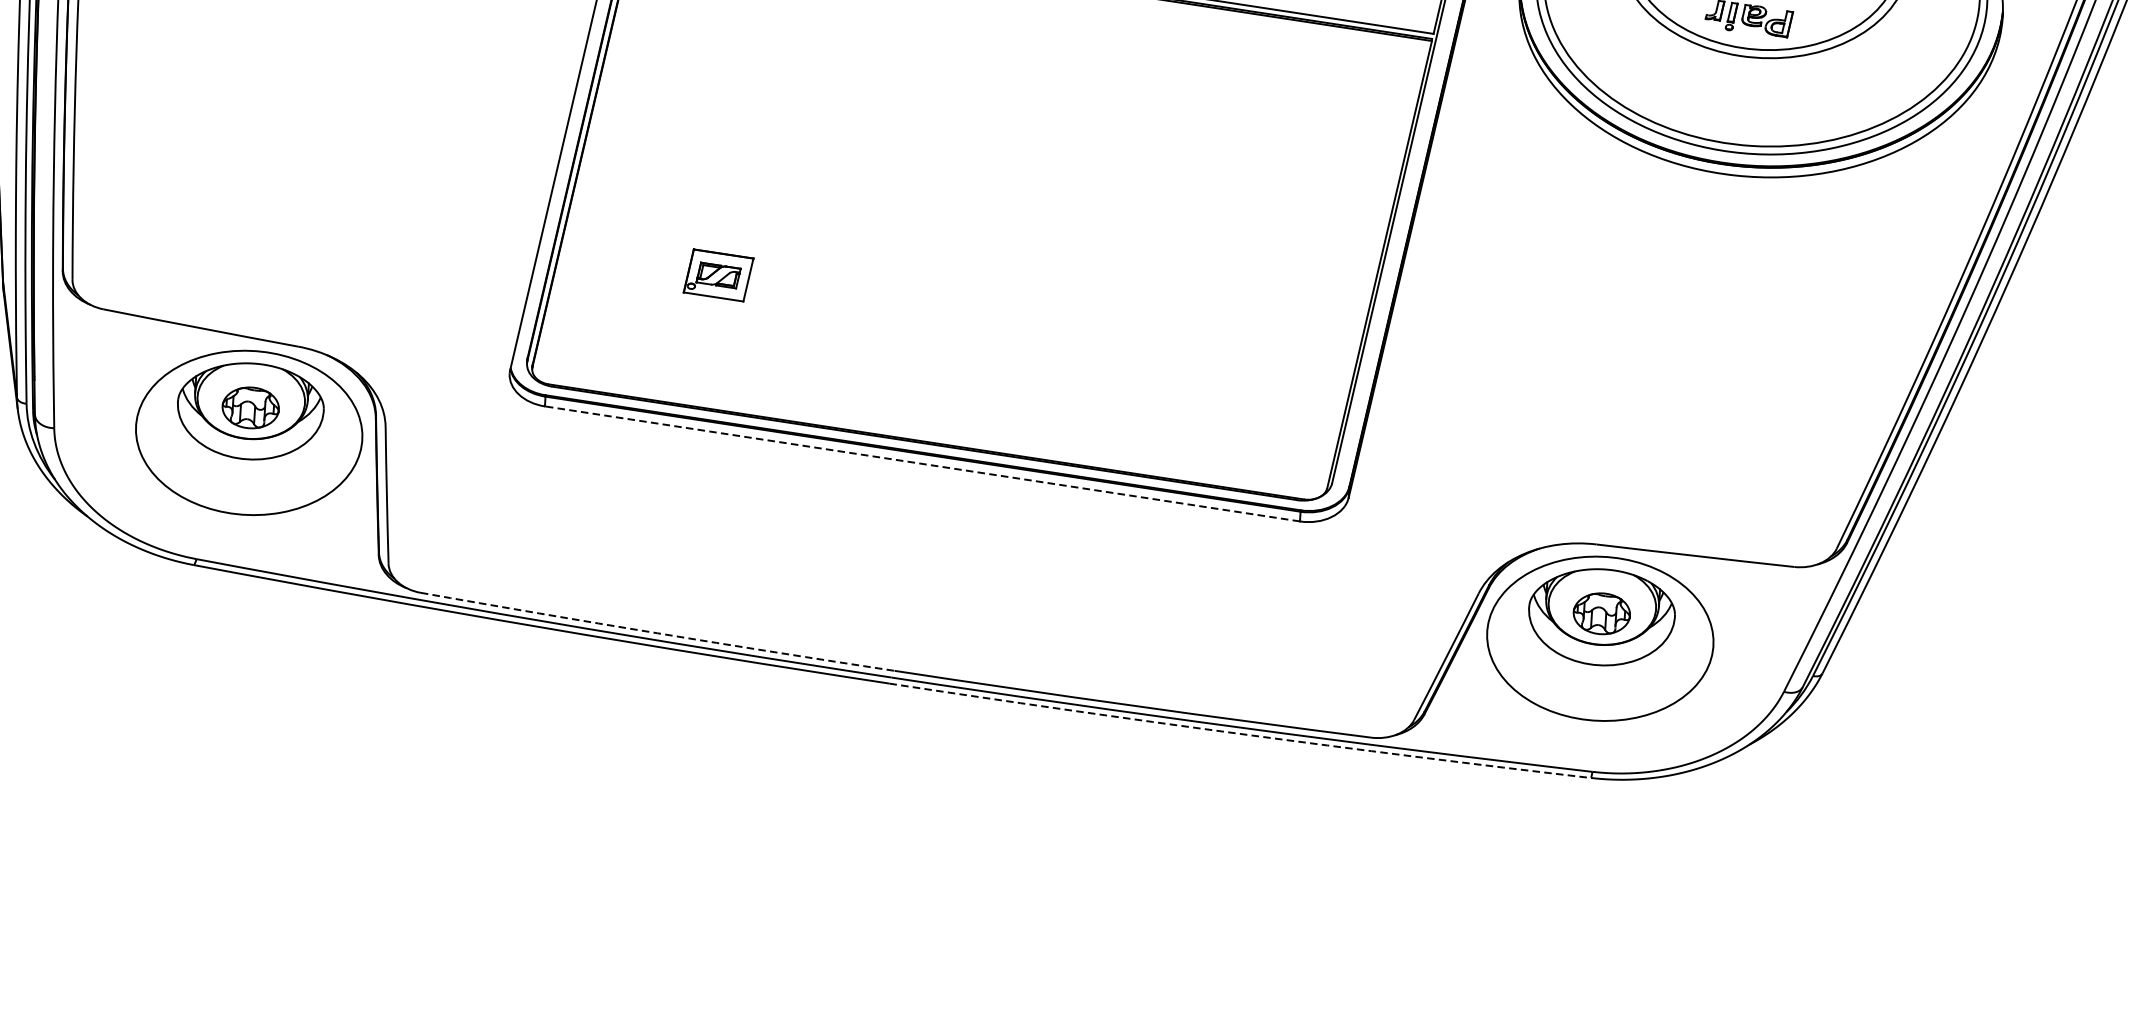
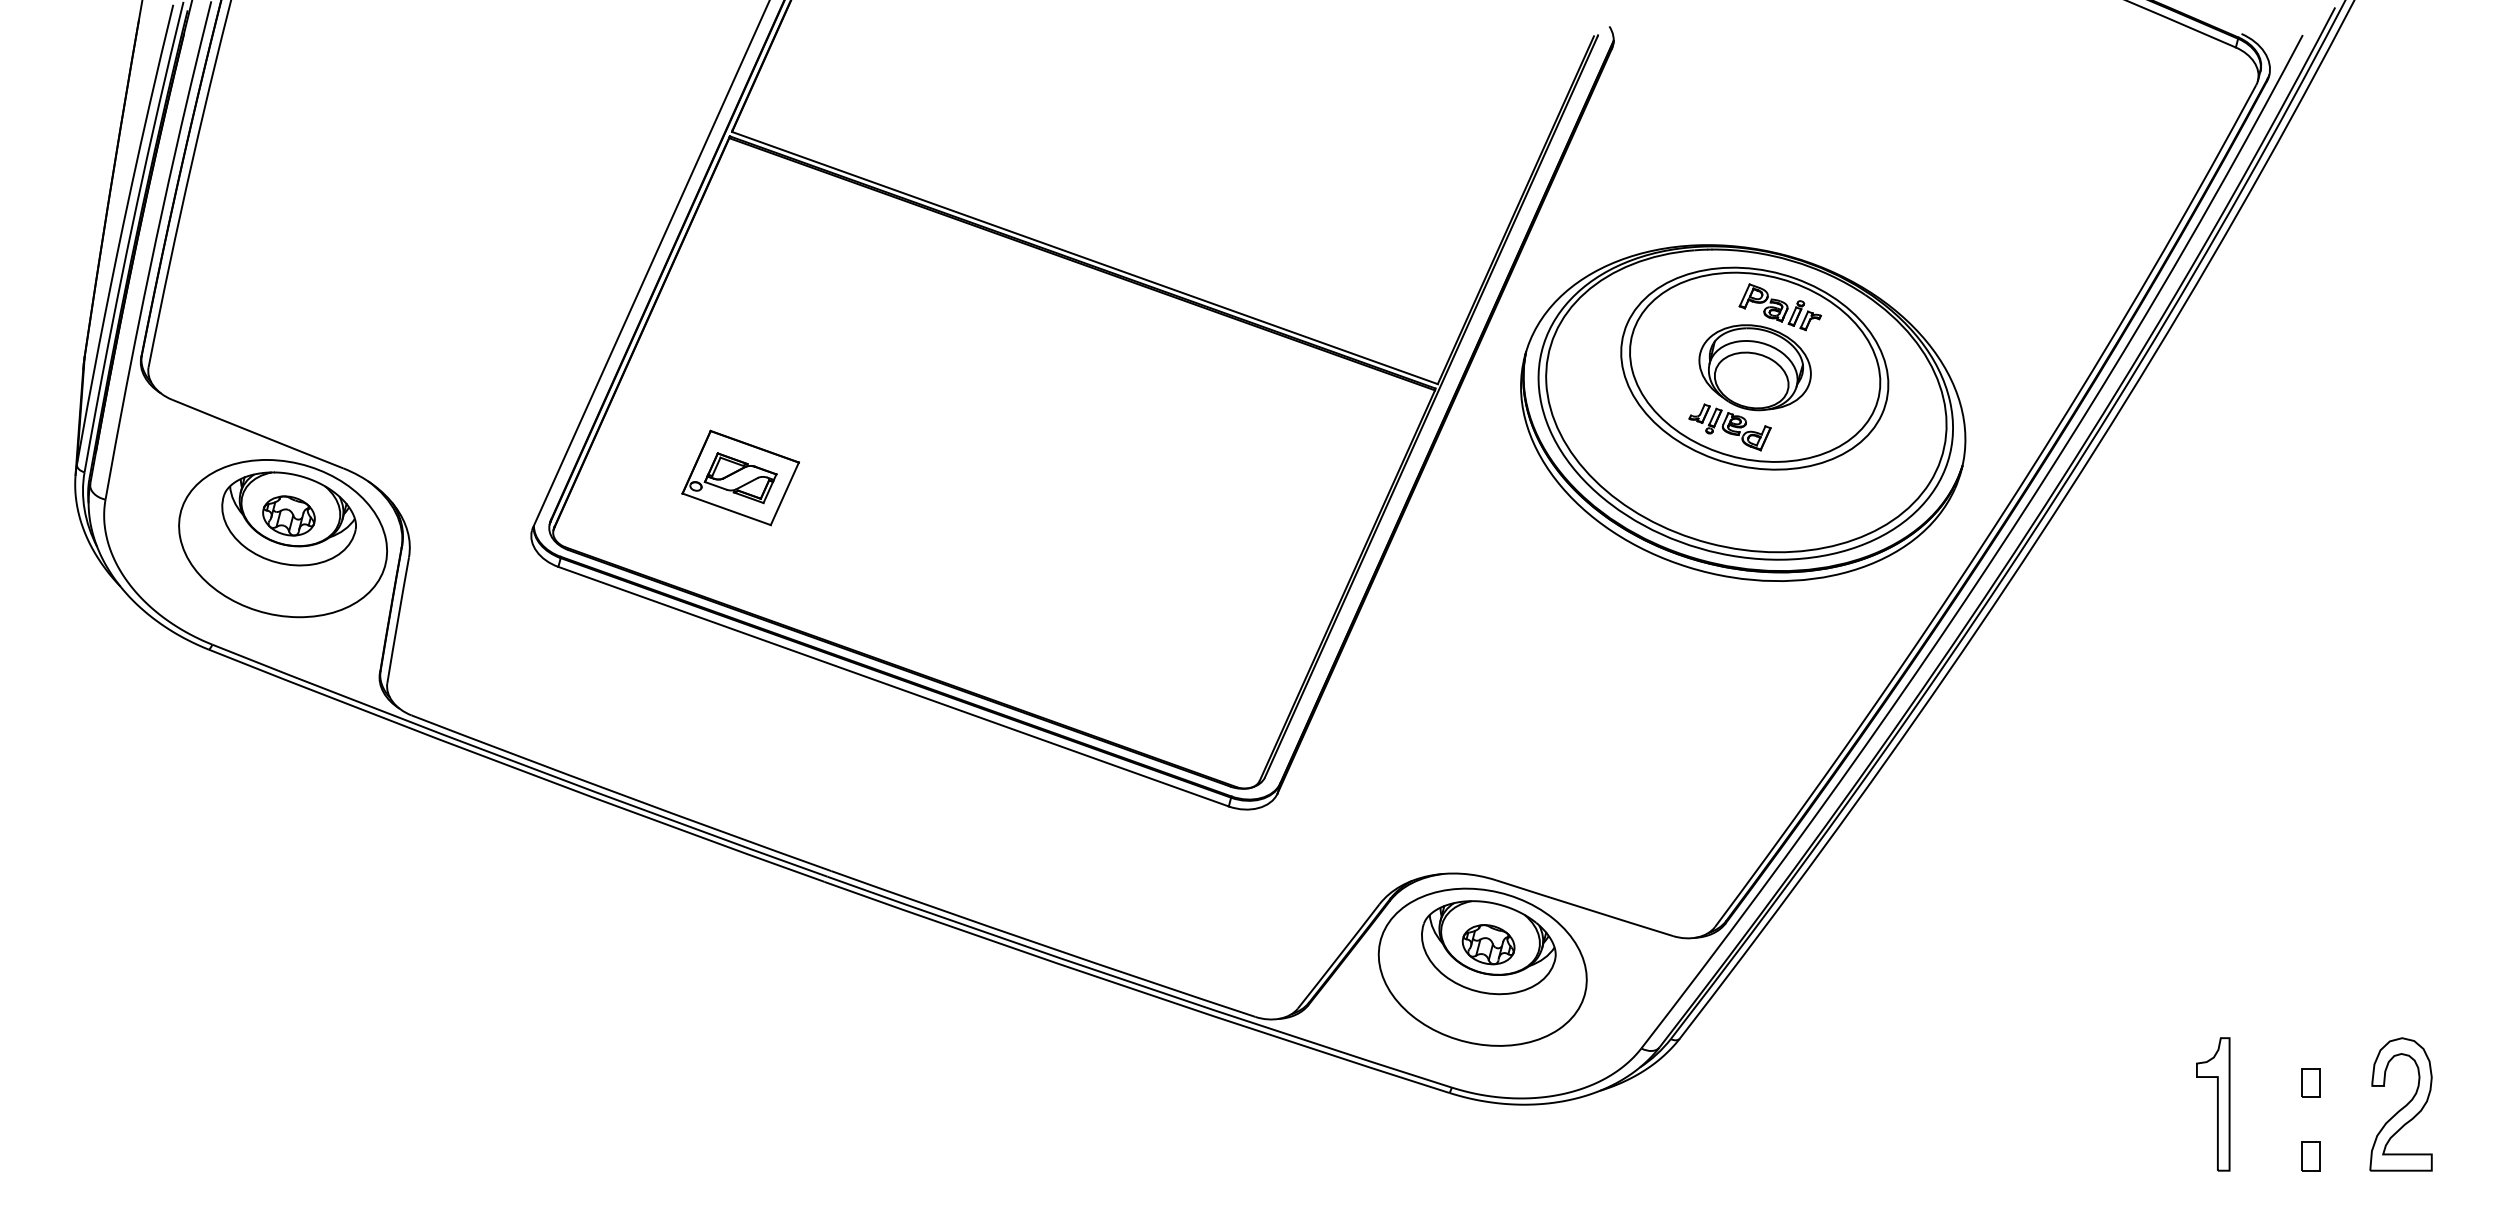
part: (718, 274) -> (740, 477), size x1.67
line: (922, 463) -> (893, 686), dashed -> solid
arc: (657, 633) -> (621, 794), dashed -> solid
arc: (1239, 734) -> (1135, 990), dashed -> solid

